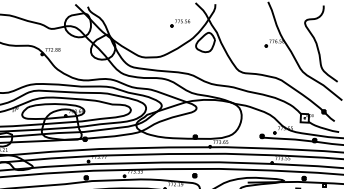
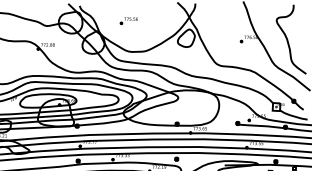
part: (180, 23) -> (129, 21), moved

